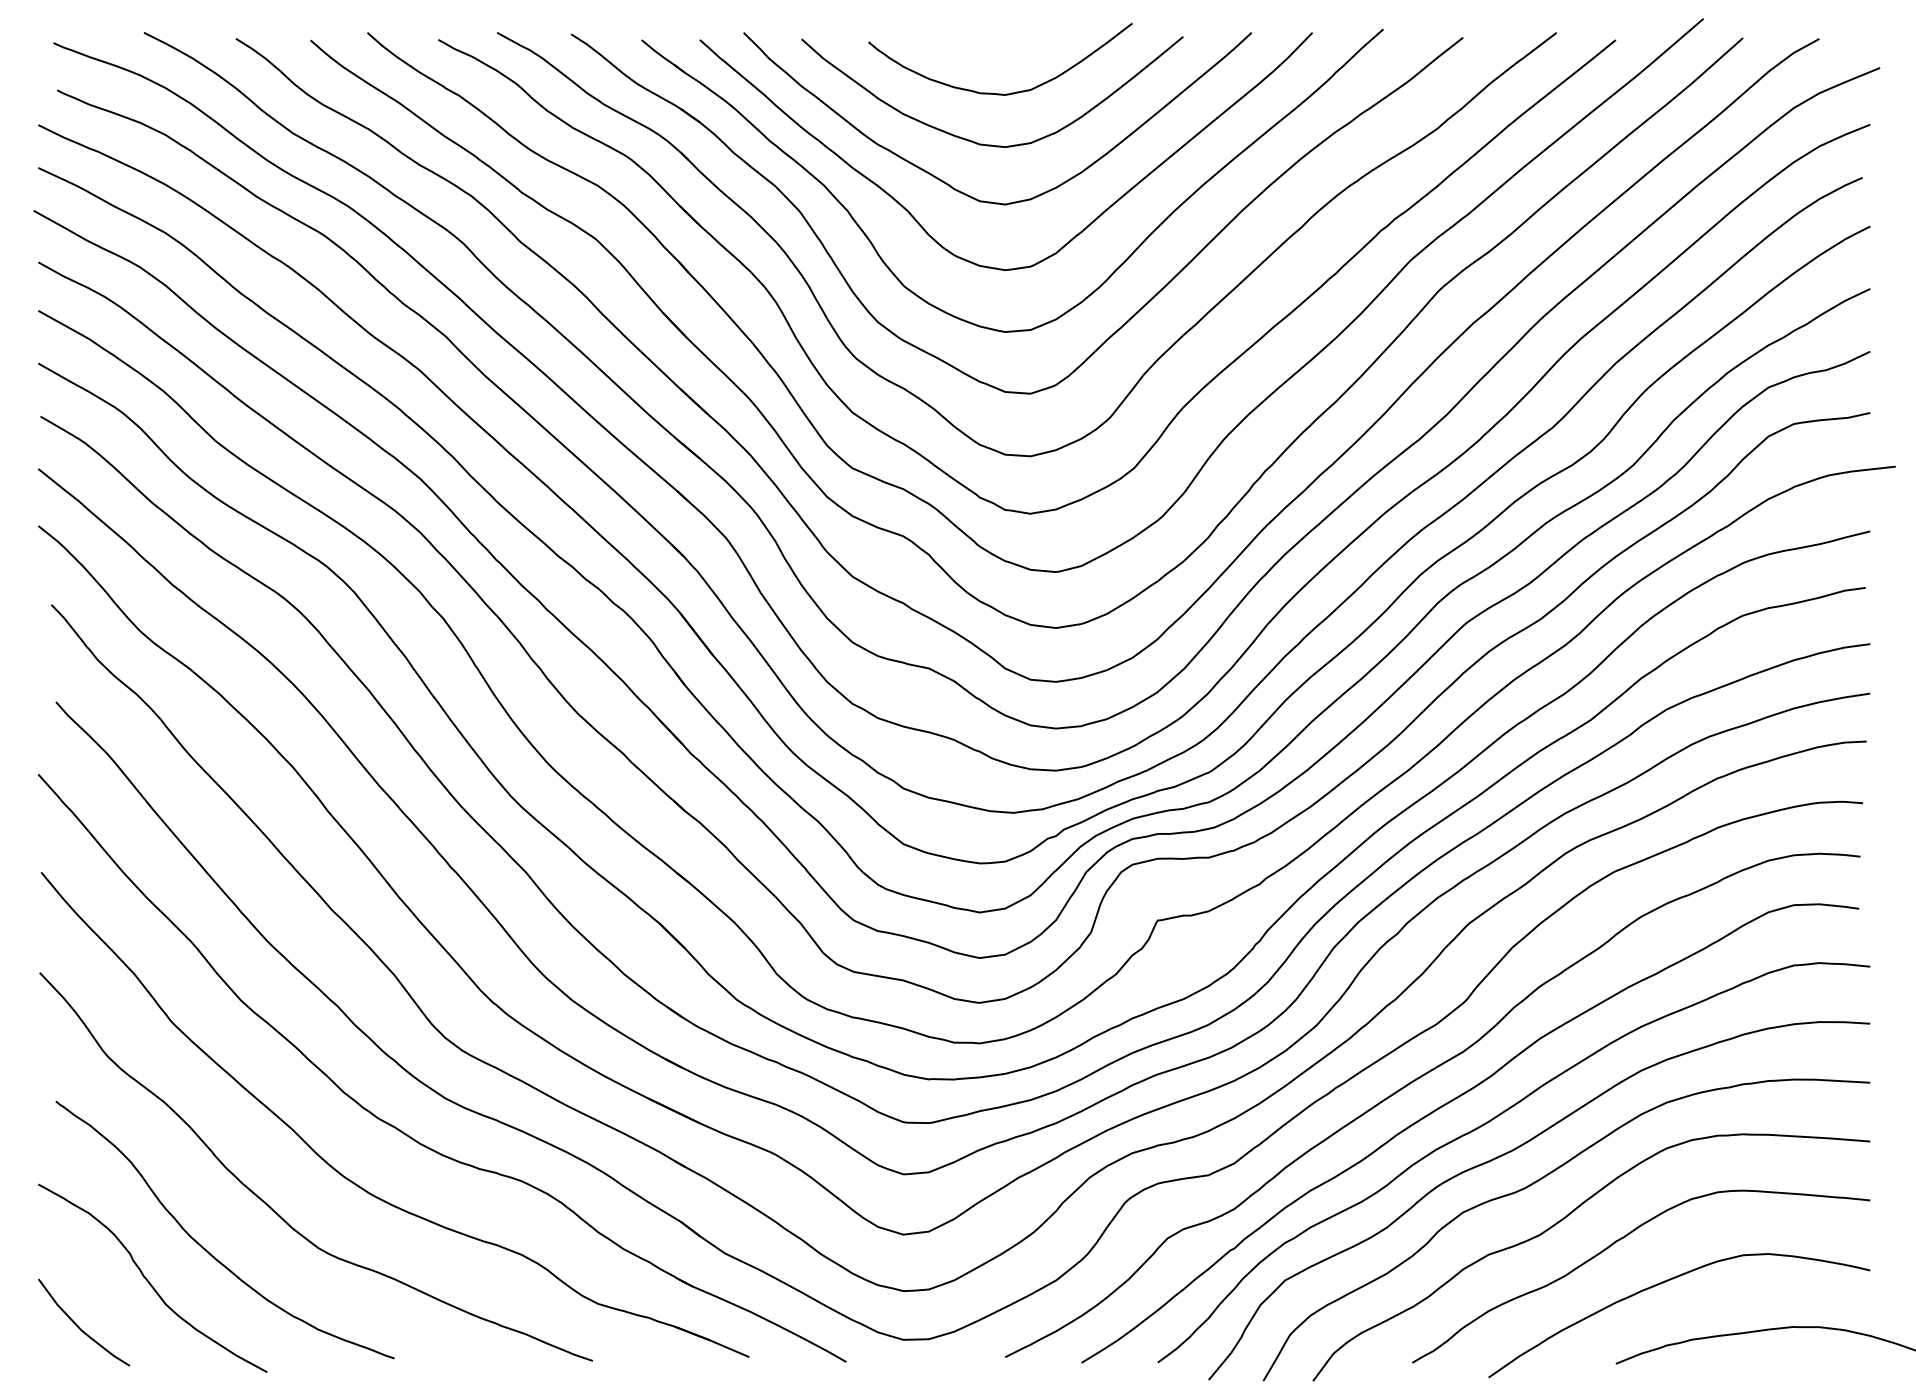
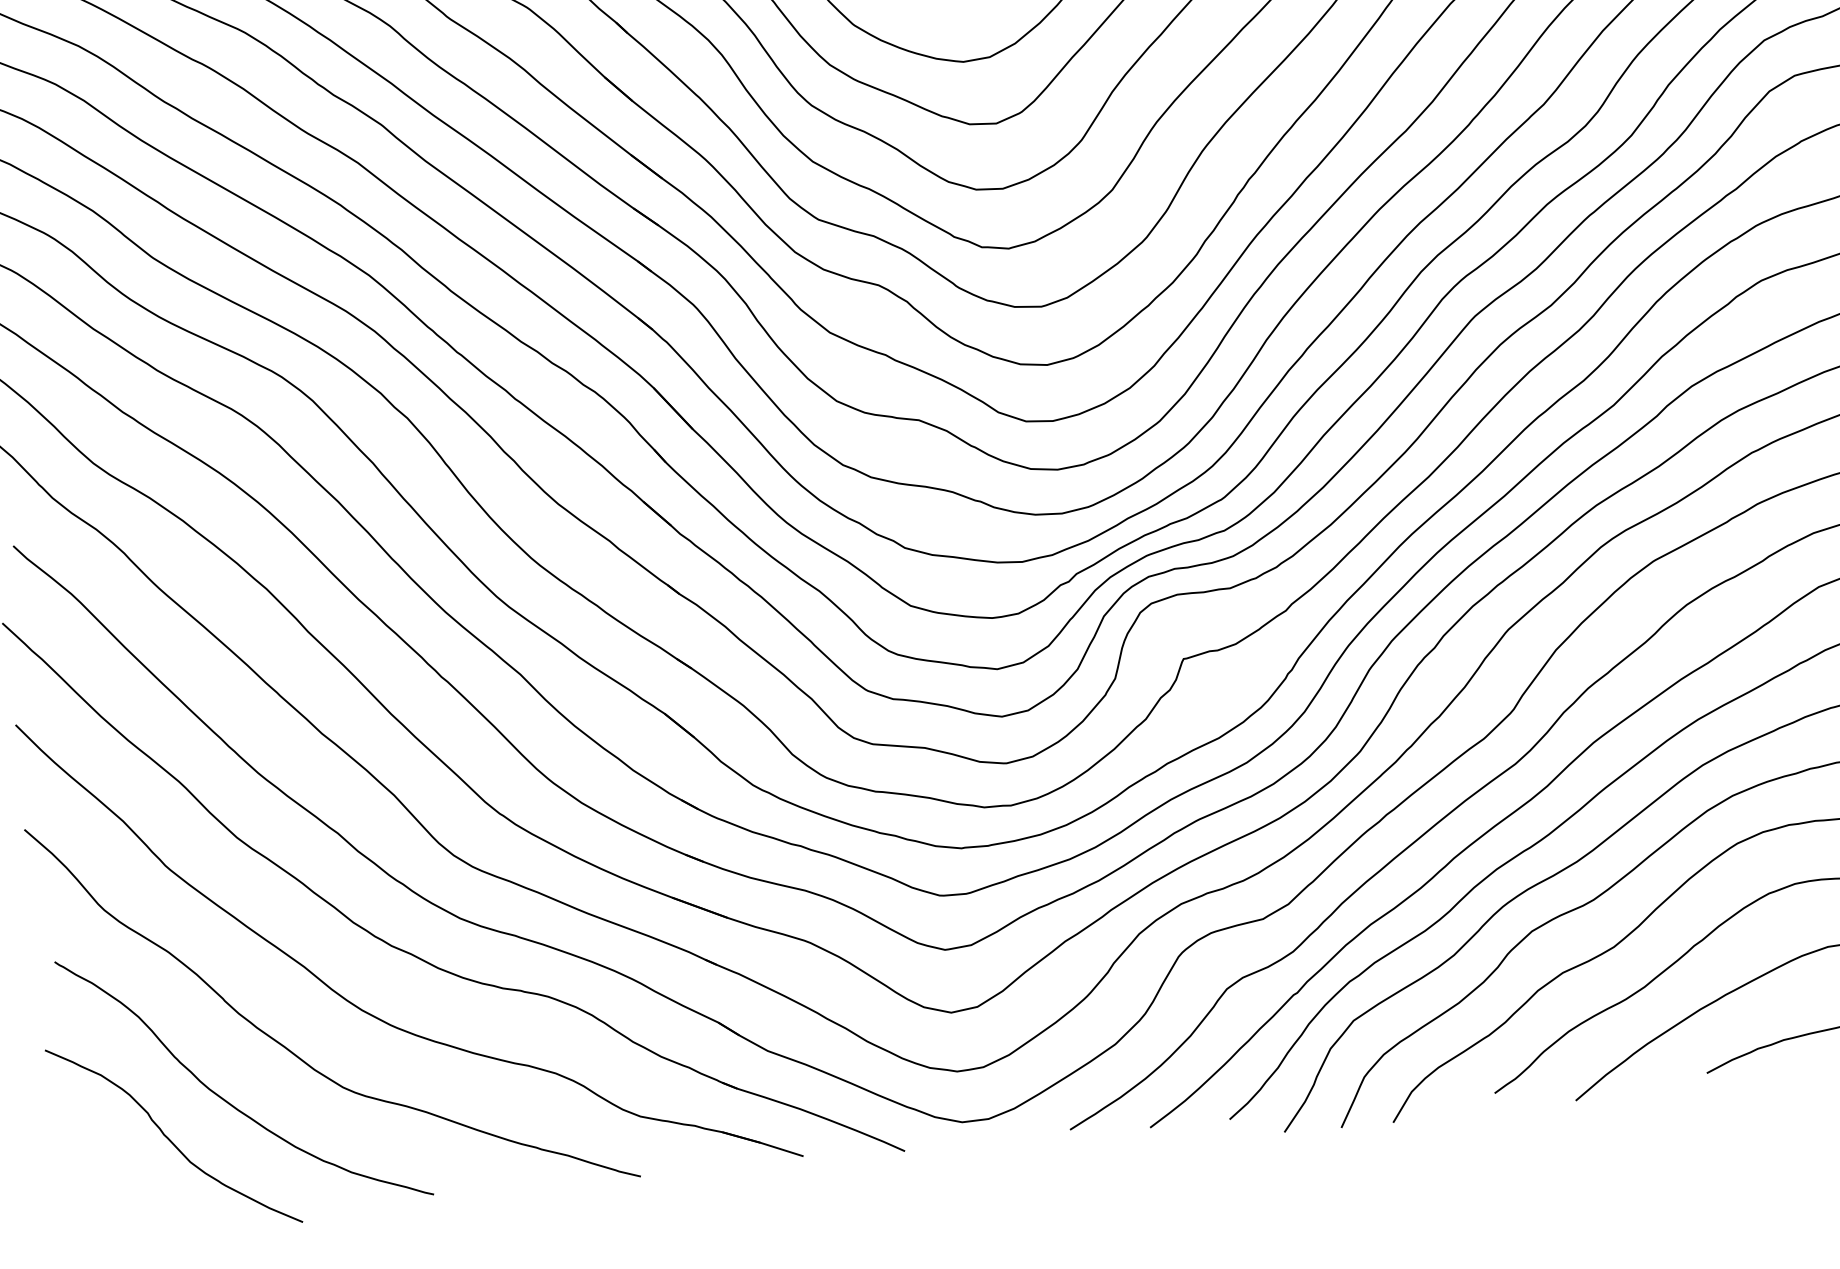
curve: (79, 1326) -> (102, 1194), removed

